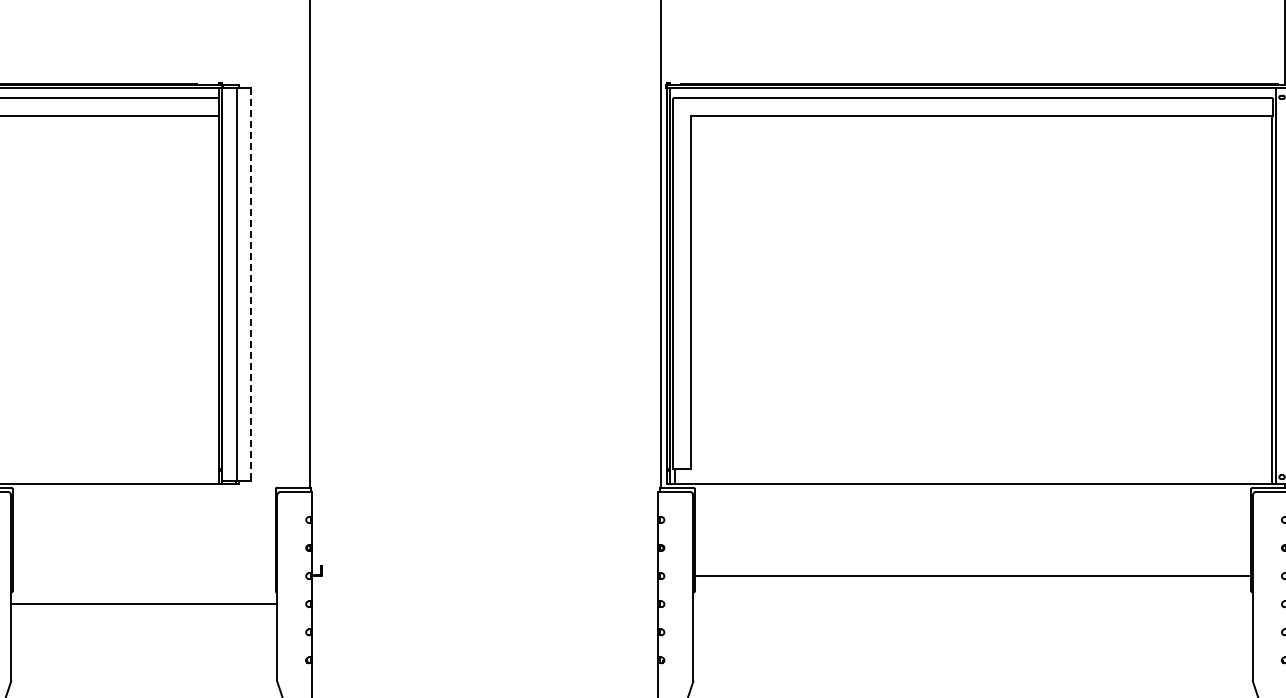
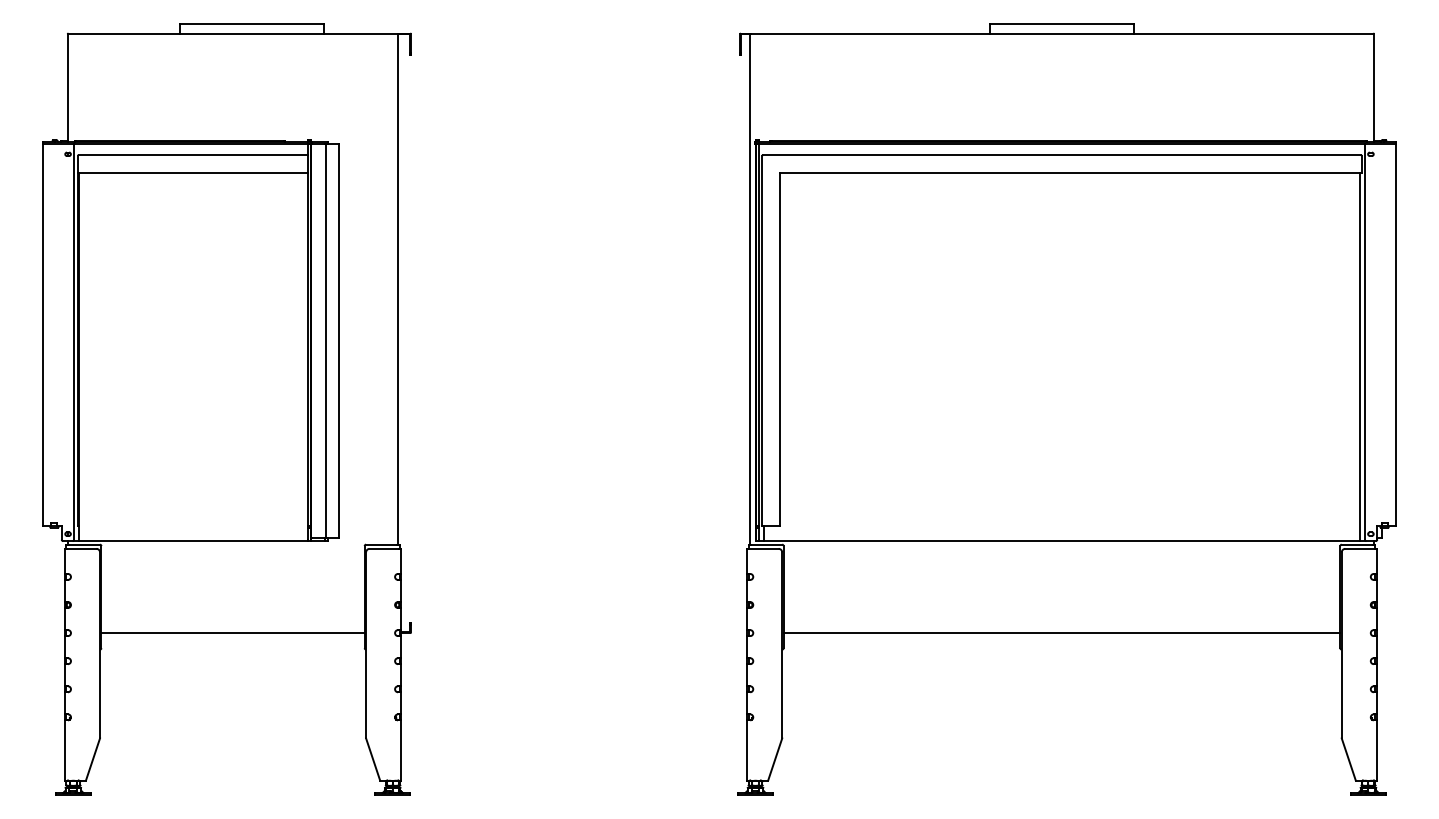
line: (250, 284) -> (339, 341), dashed -> solid
line: (143, 604) -> (232, 633), moved

